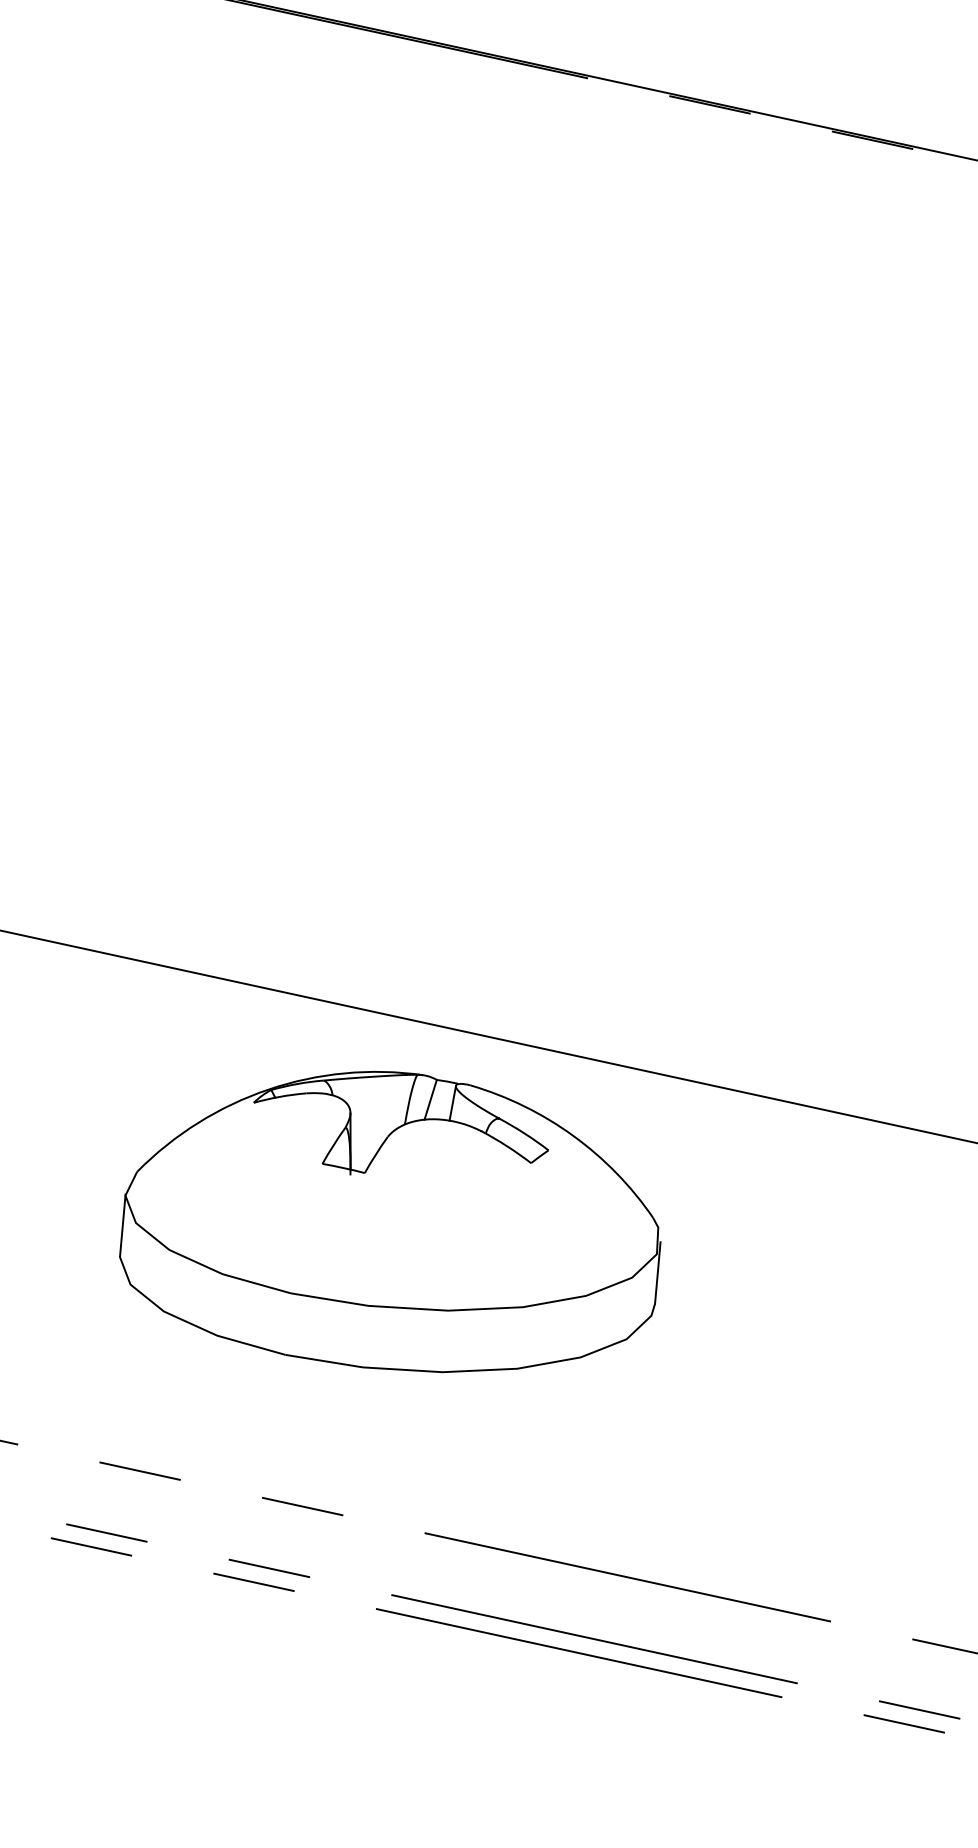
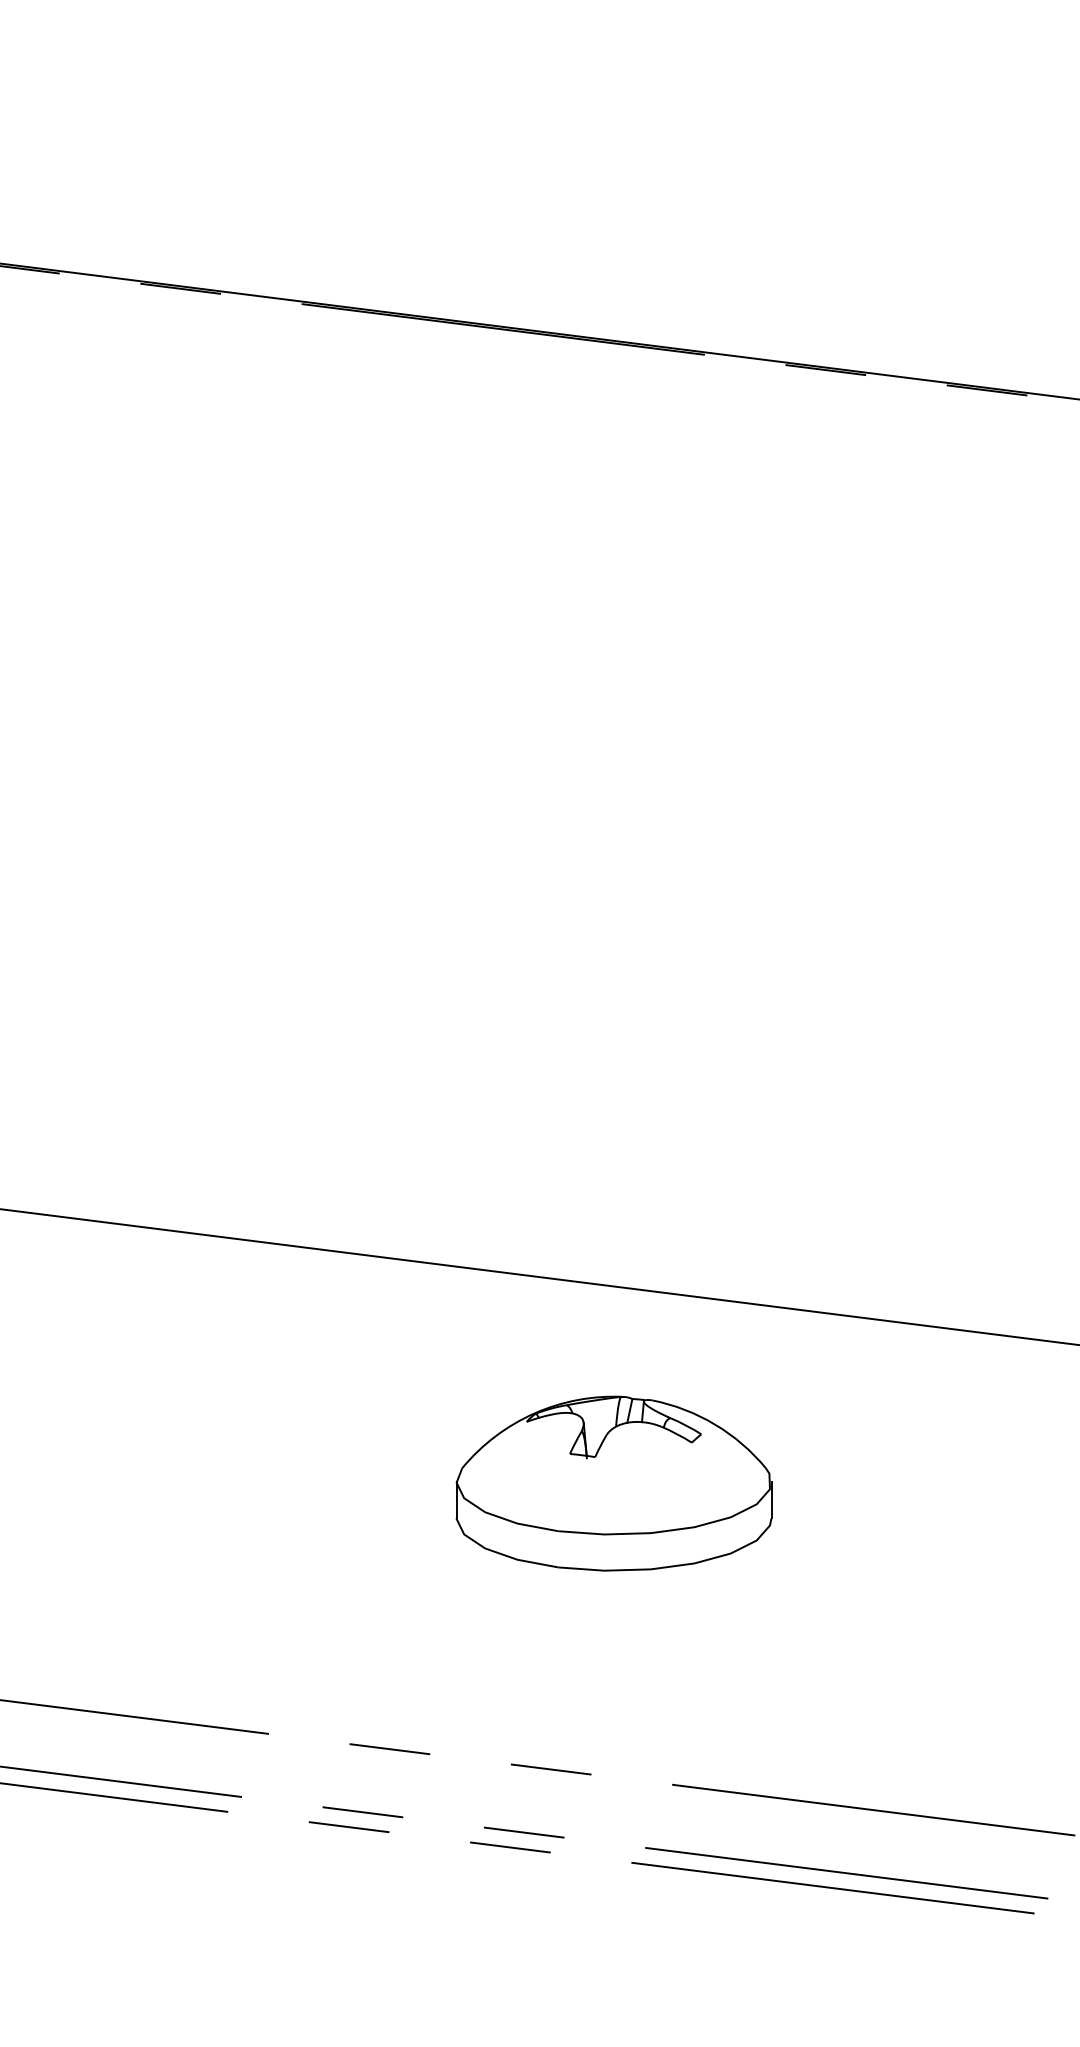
part: (392, 1220) -> (613, 1483), size x0.6

